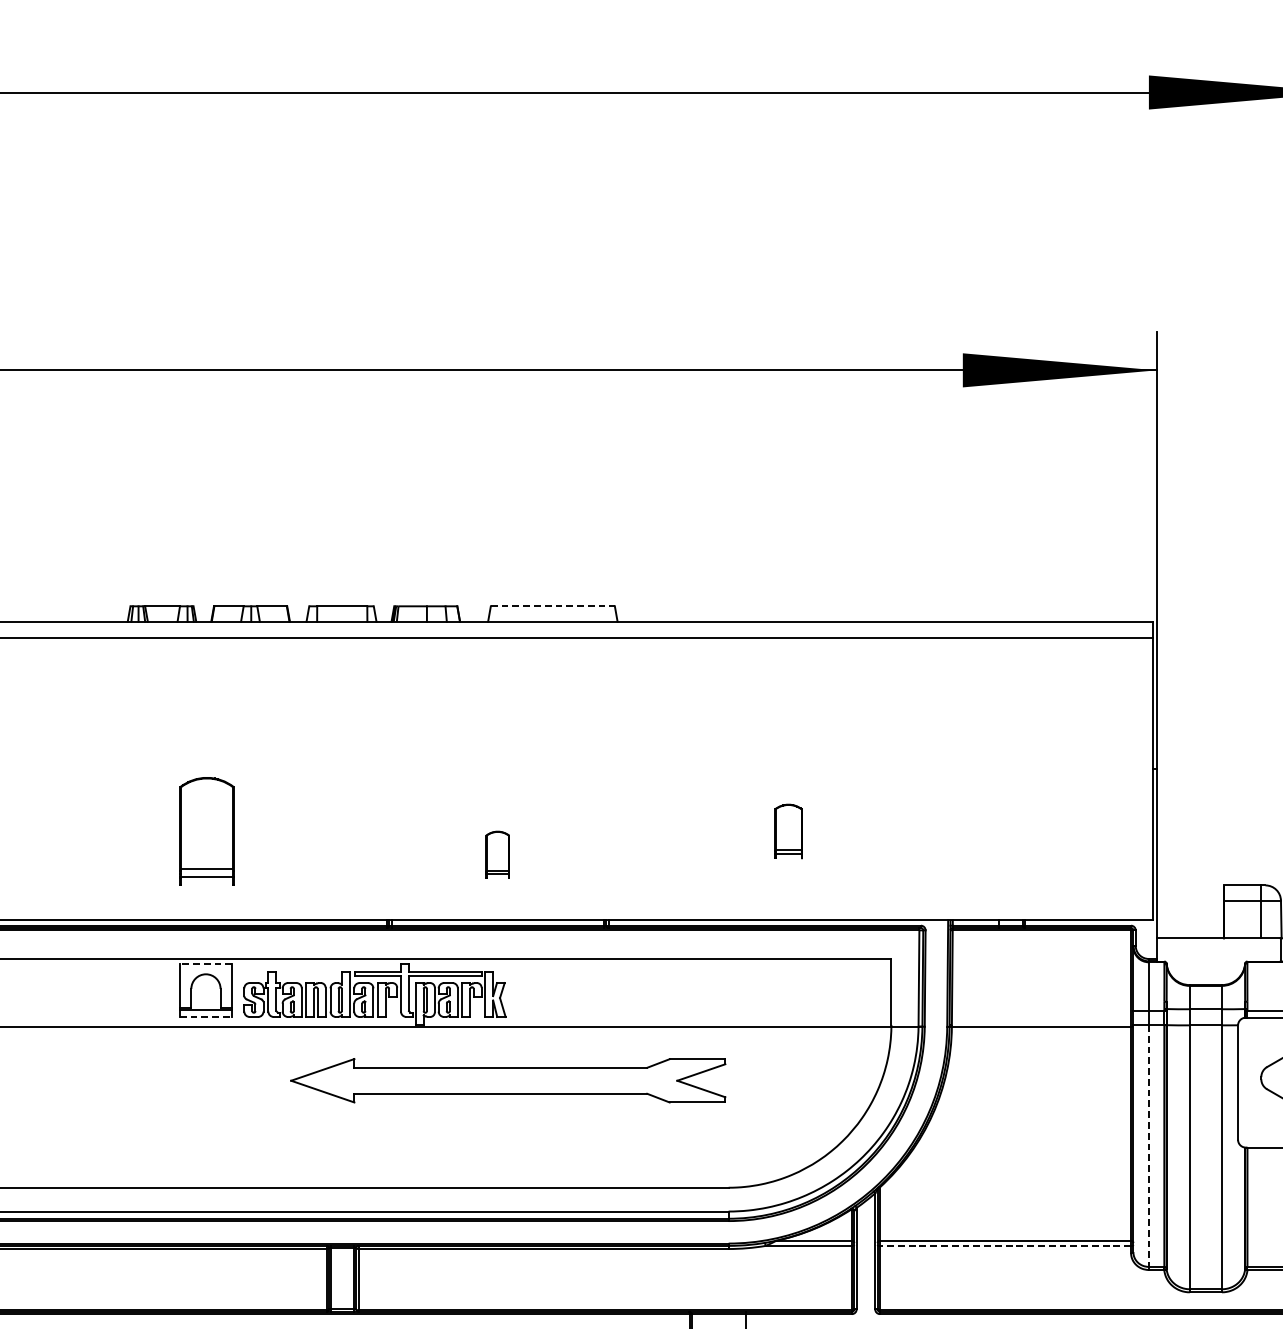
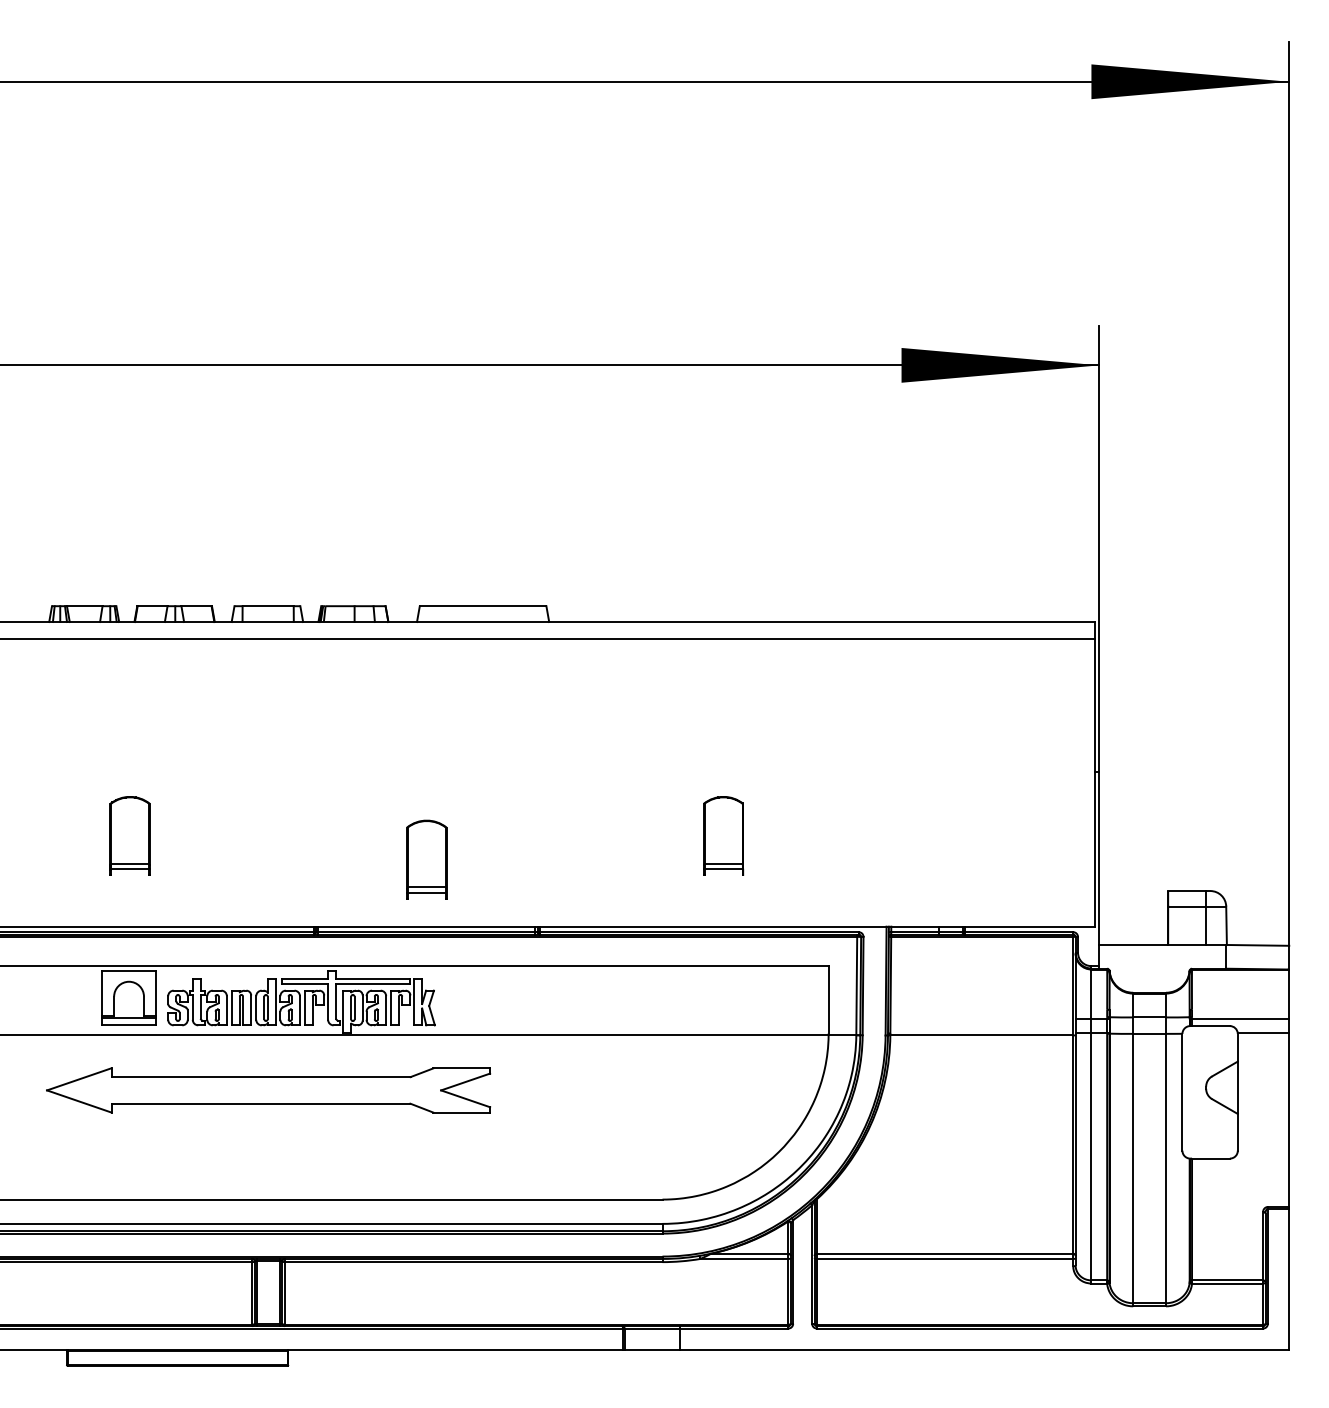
line: (553, 606) -> (483, 606), dashed -> solid
part: (206, 830) -> (129, 835), size x0.71
part: (788, 830) -> (723, 835), size x1.43
part: (497, 854) -> (426, 859), size x1.67
line: (206, 963) -> (129, 970), dashed -> solid
line: (206, 1017) -> (129, 1025), dashed -> solid
part: (508, 1080) -> (268, 1090), moved
line: (1148, 1146) -> (1091, 1157), dashed -> solid
line: (1004, 1245) -> (944, 1258), dashed -> solid

